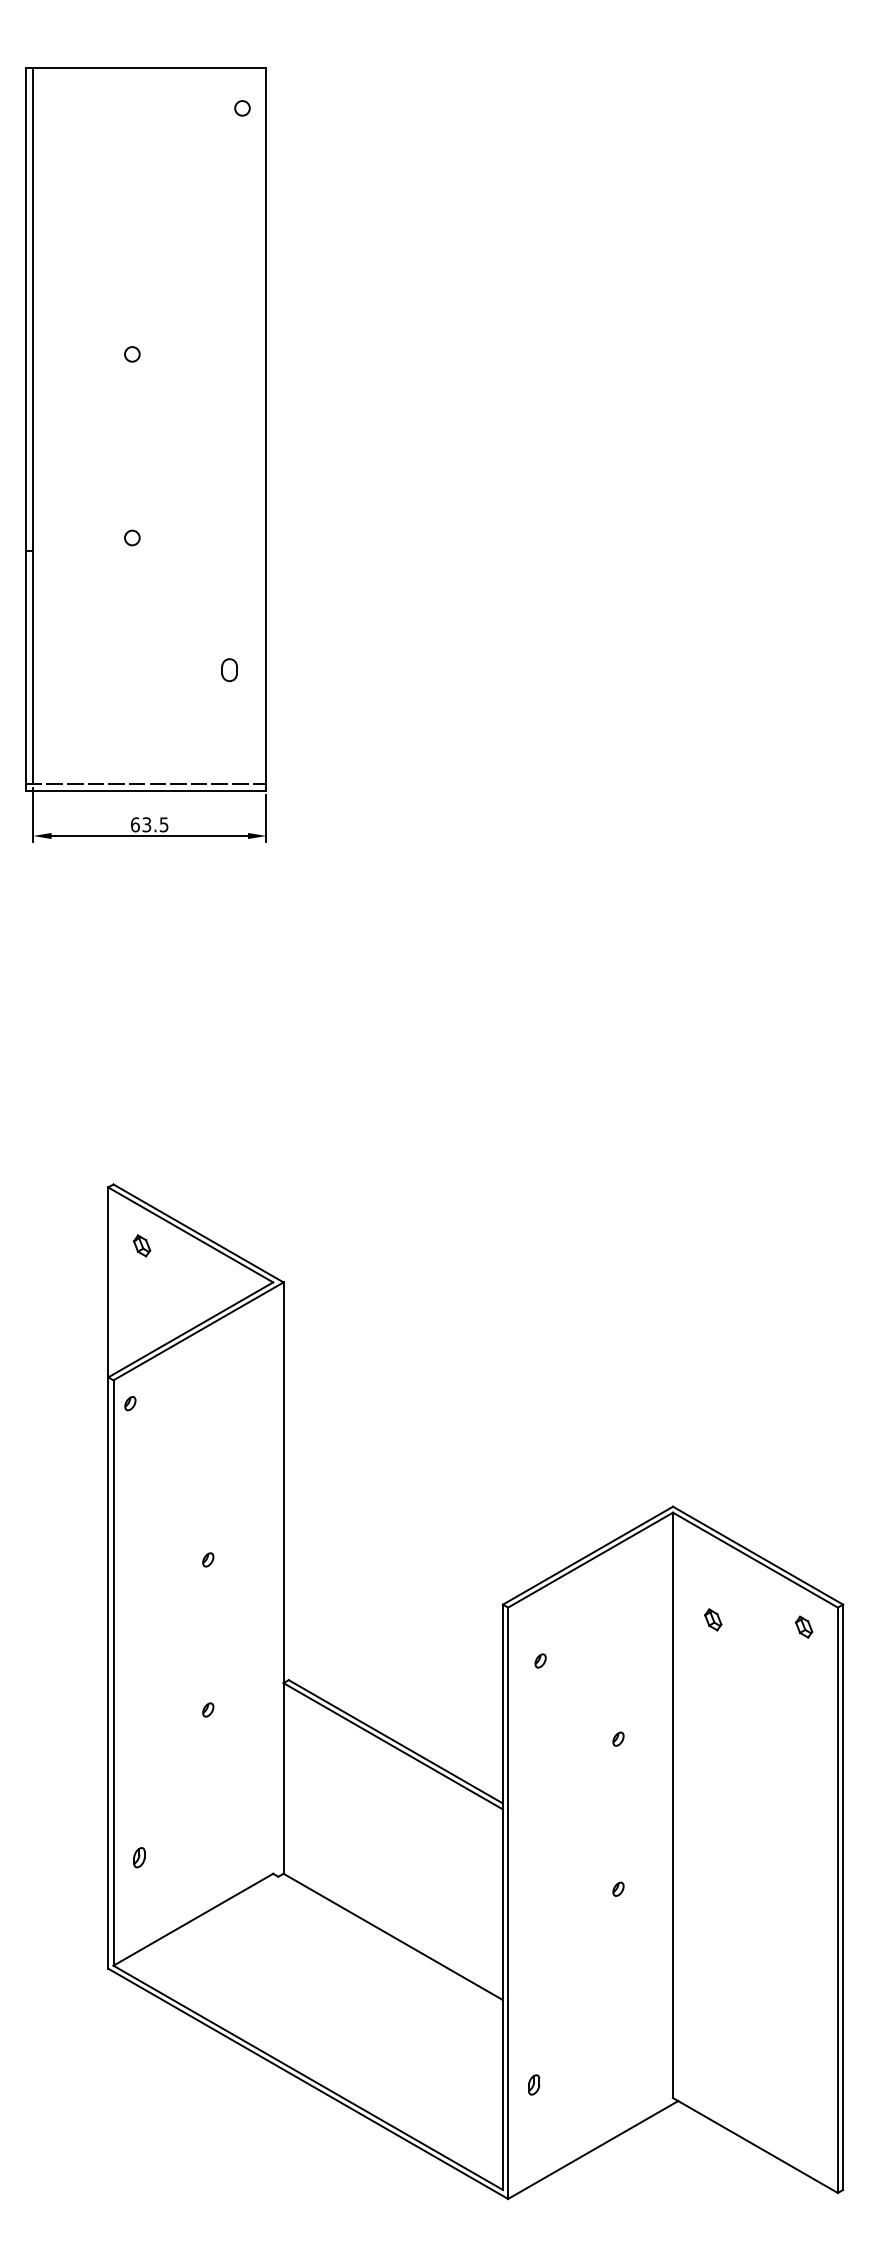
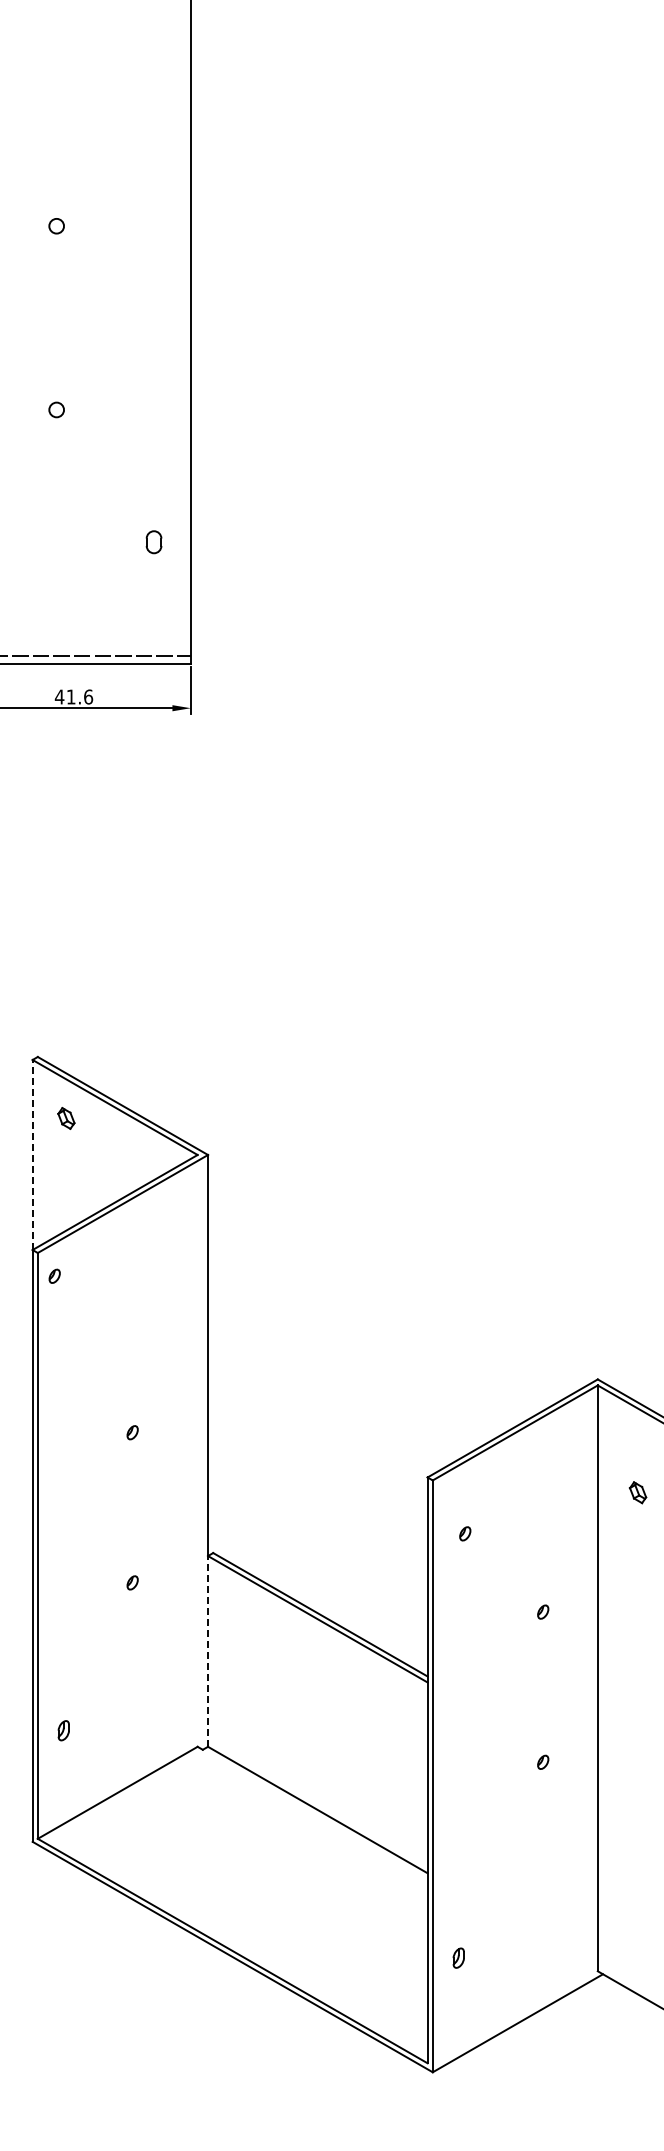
text: (149, 824) -> (73, 696), 63.5 -> 41.6
line: (108, 1282) -> (32, 1155), solid -> dashed
line: (283, 1777) -> (207, 1650), solid -> dashed

